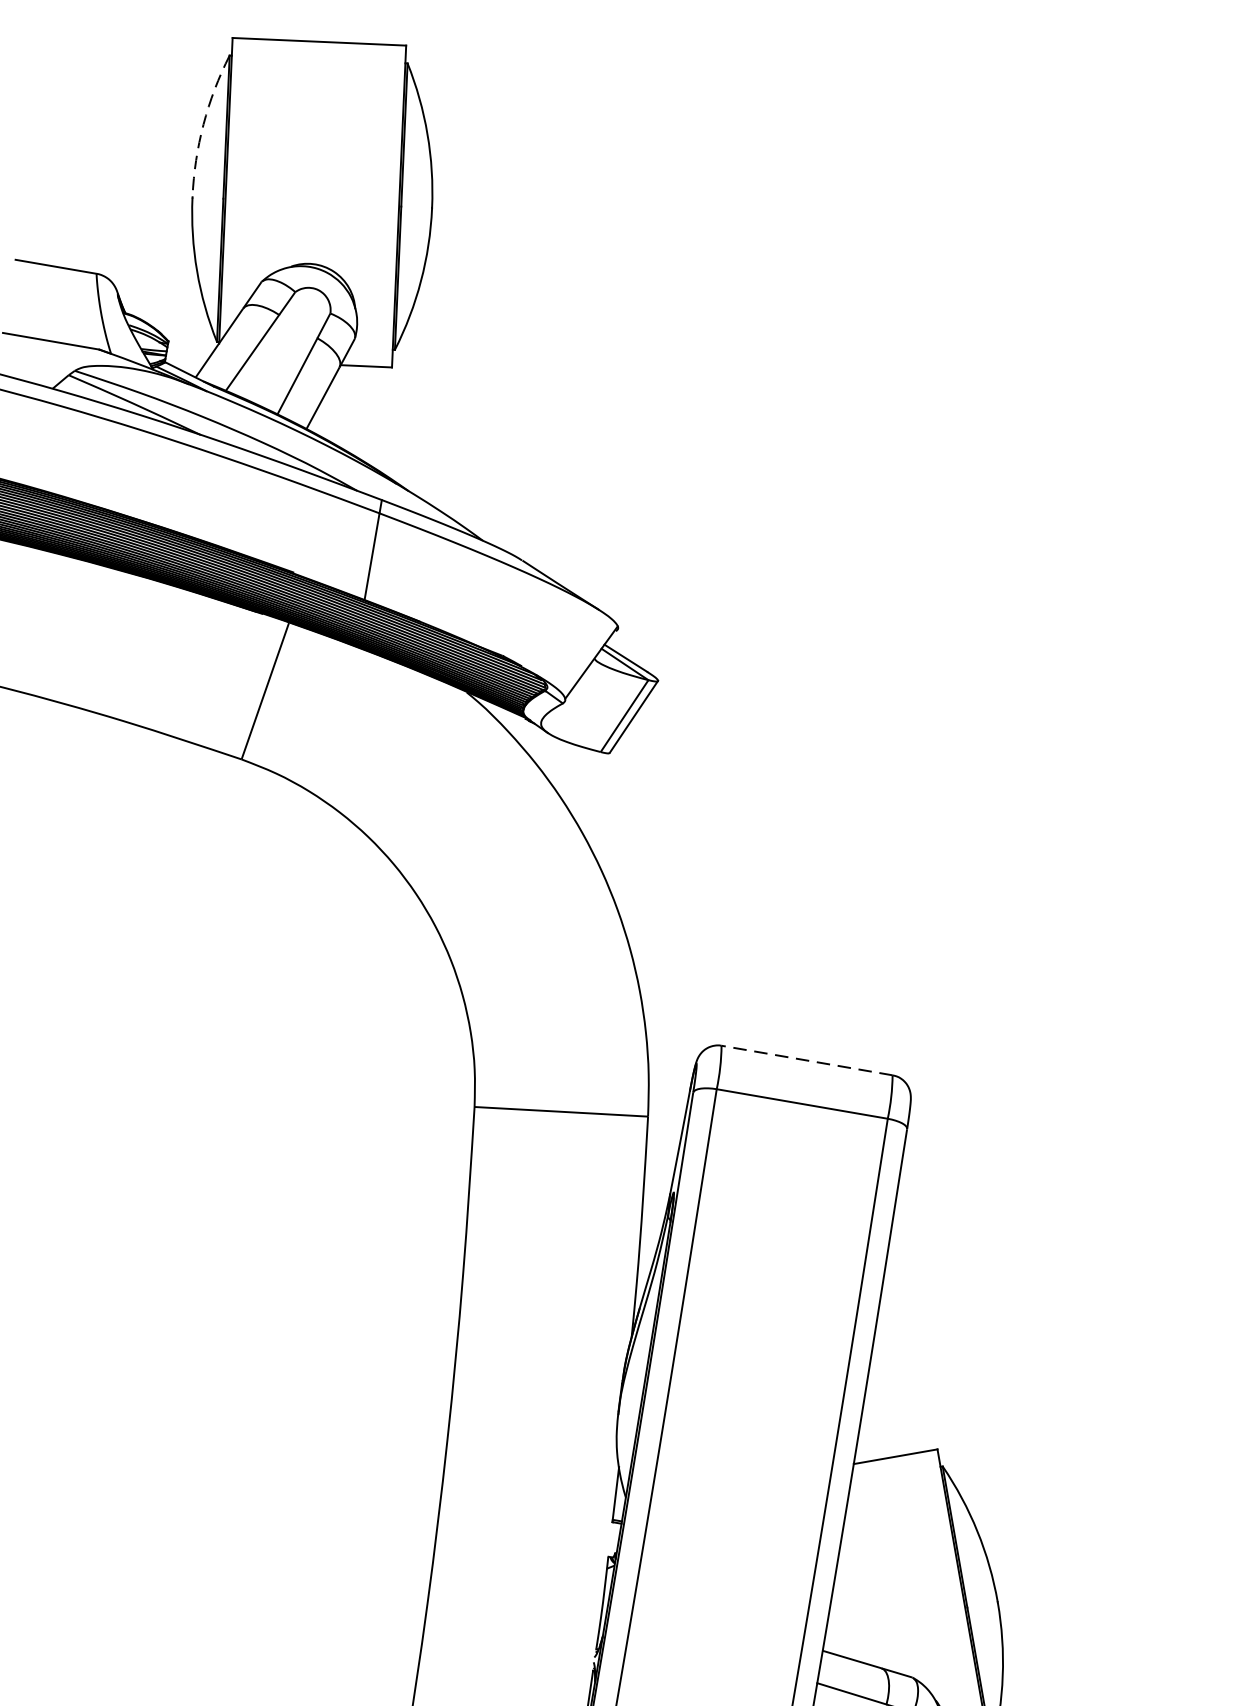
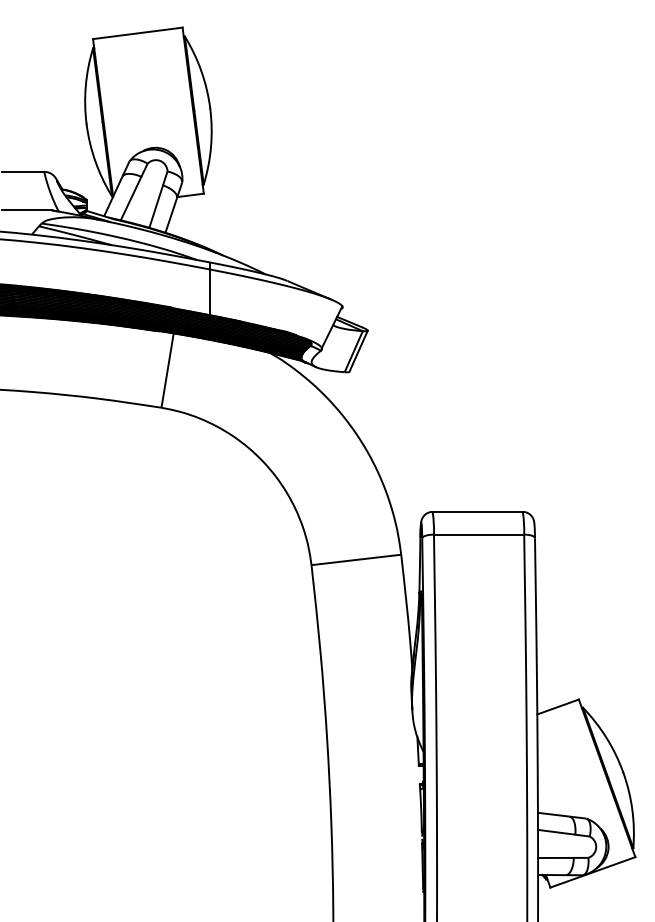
arc: (203, 123) -> (85, 85), dashed -> solid
line: (806, 1059) -> (477, 511), dashed -> solid

